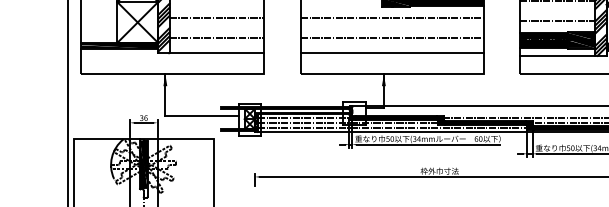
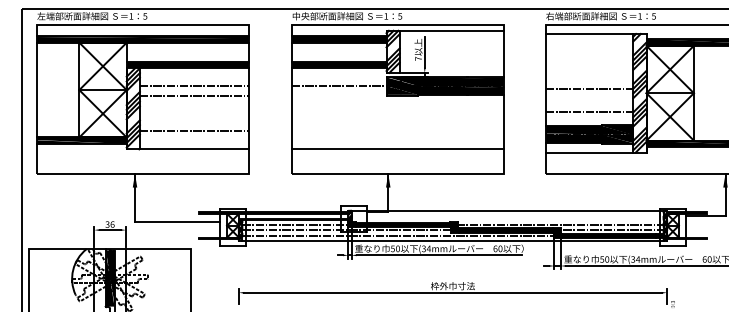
line: (216, 17) -> (194, 95), moved
line: (392, 17) -> (398, 108), removed
line: (392, 37) -> (398, 131), removed

